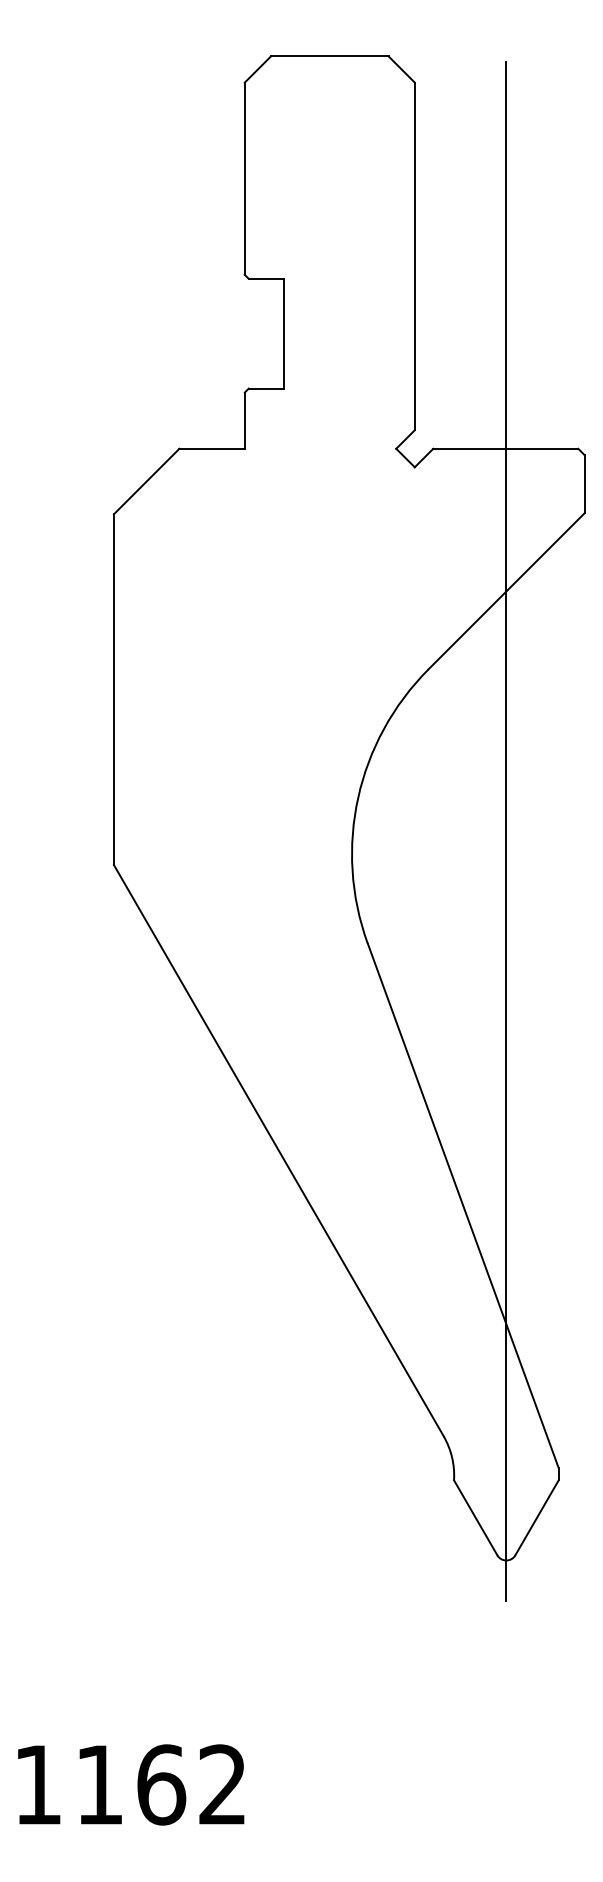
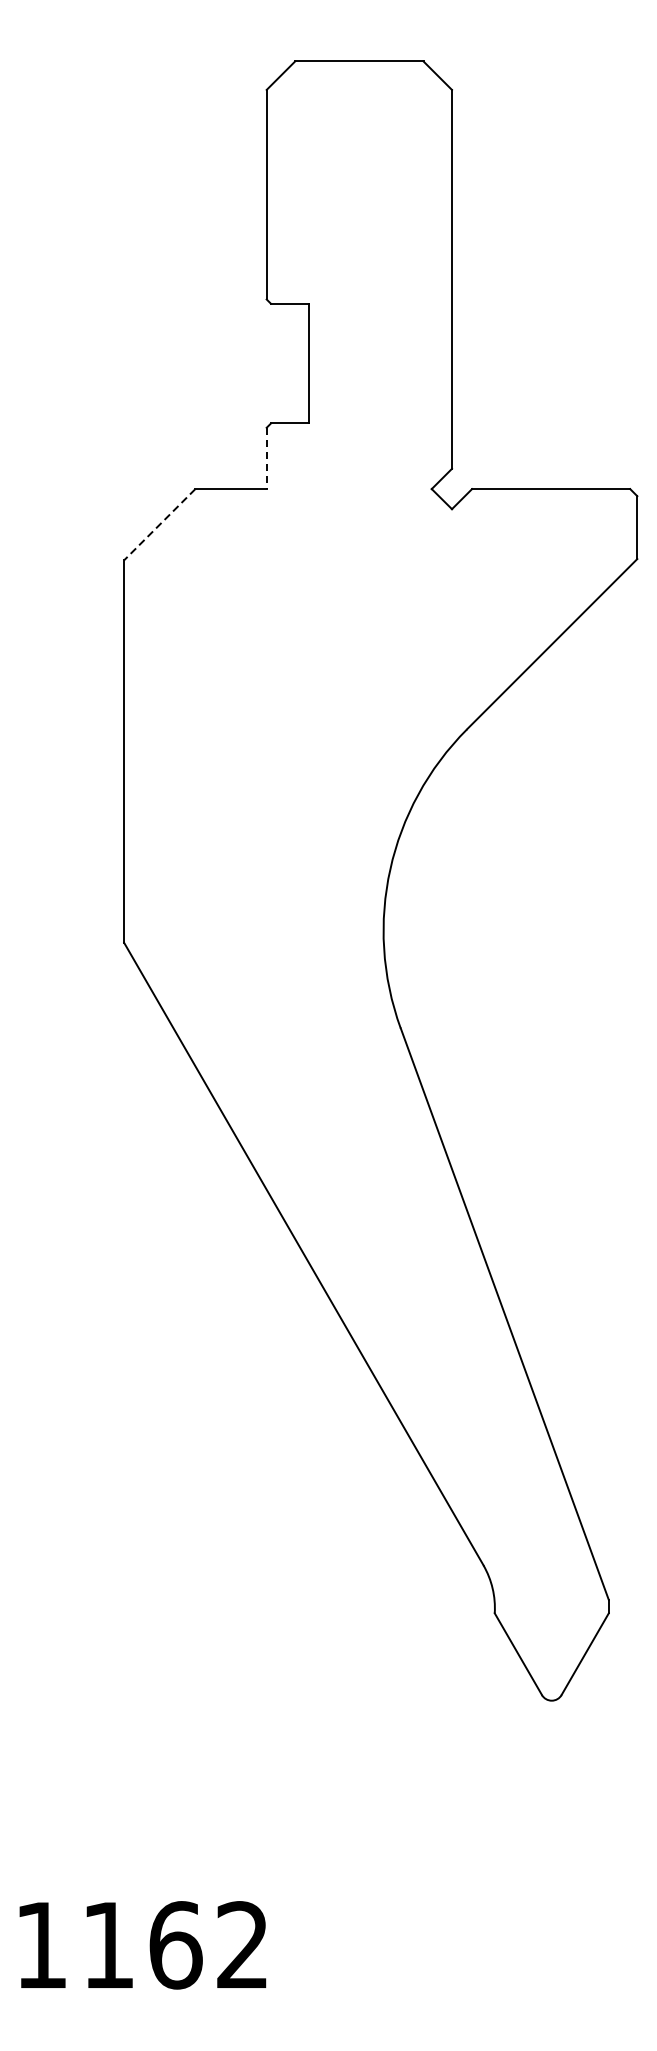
line: (244, 421) -> (266, 459), solid -> dashed
line: (146, 481) -> (159, 524), solid -> dashed
line: (506, 831) -> (551, 906), removed

